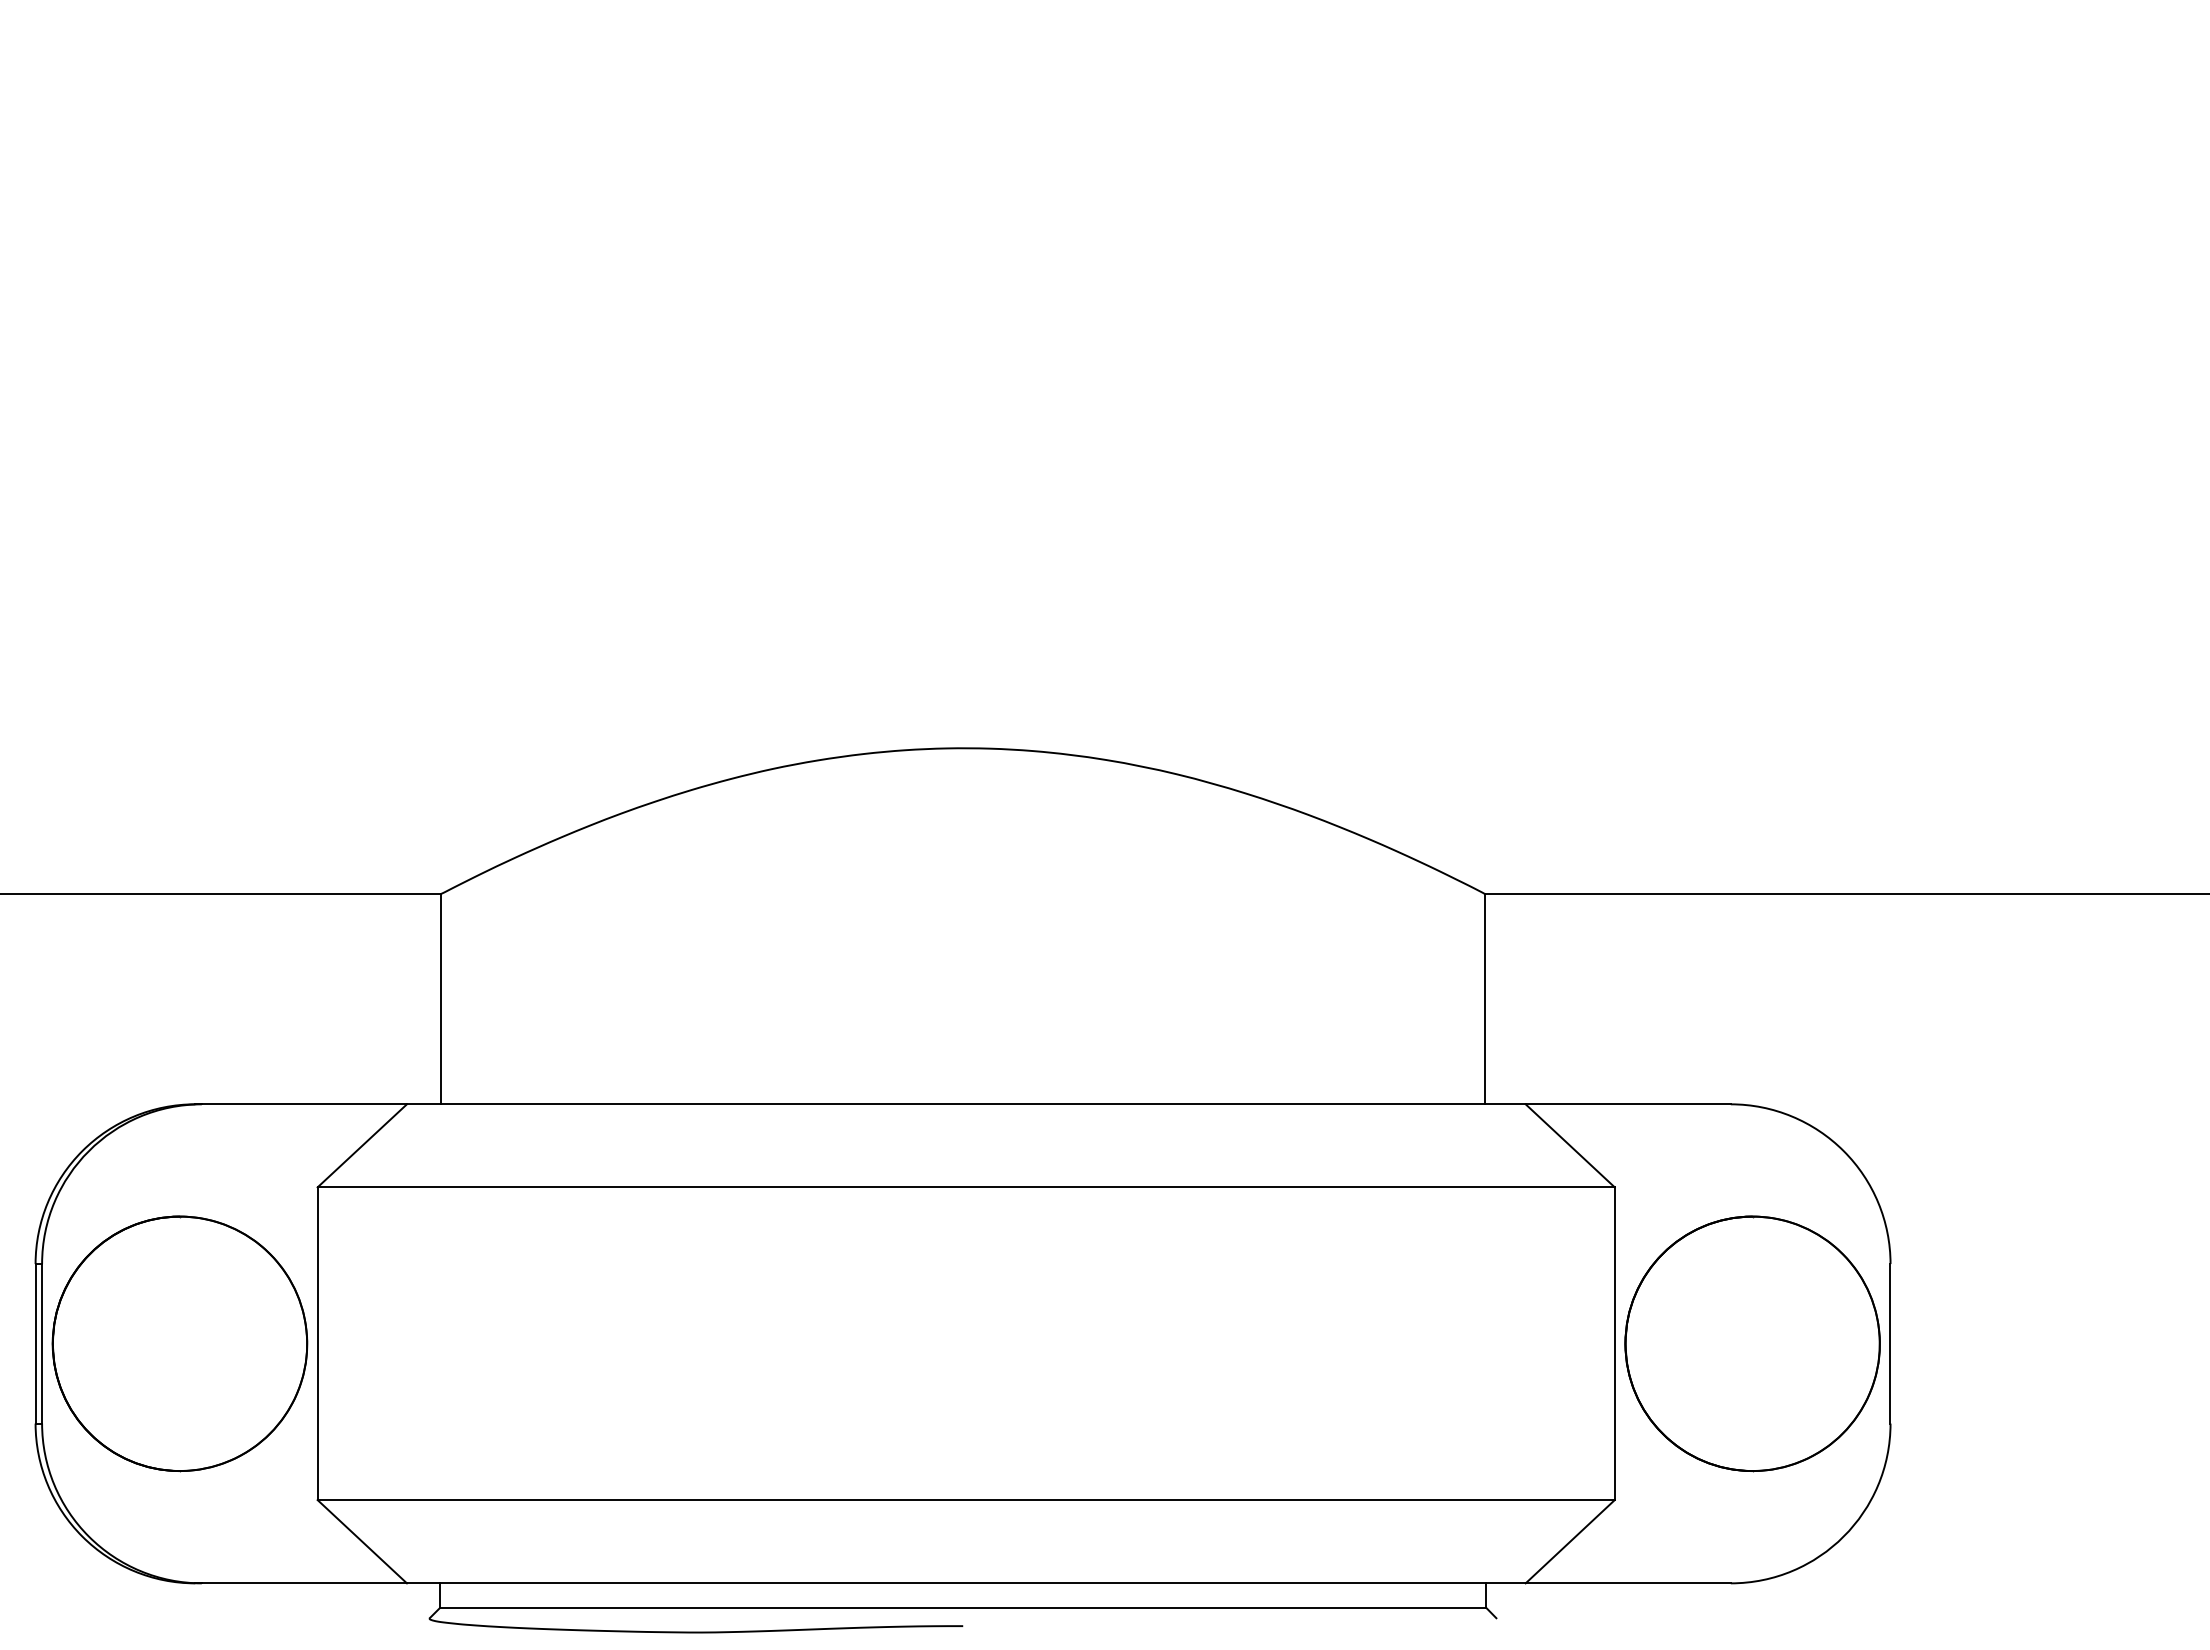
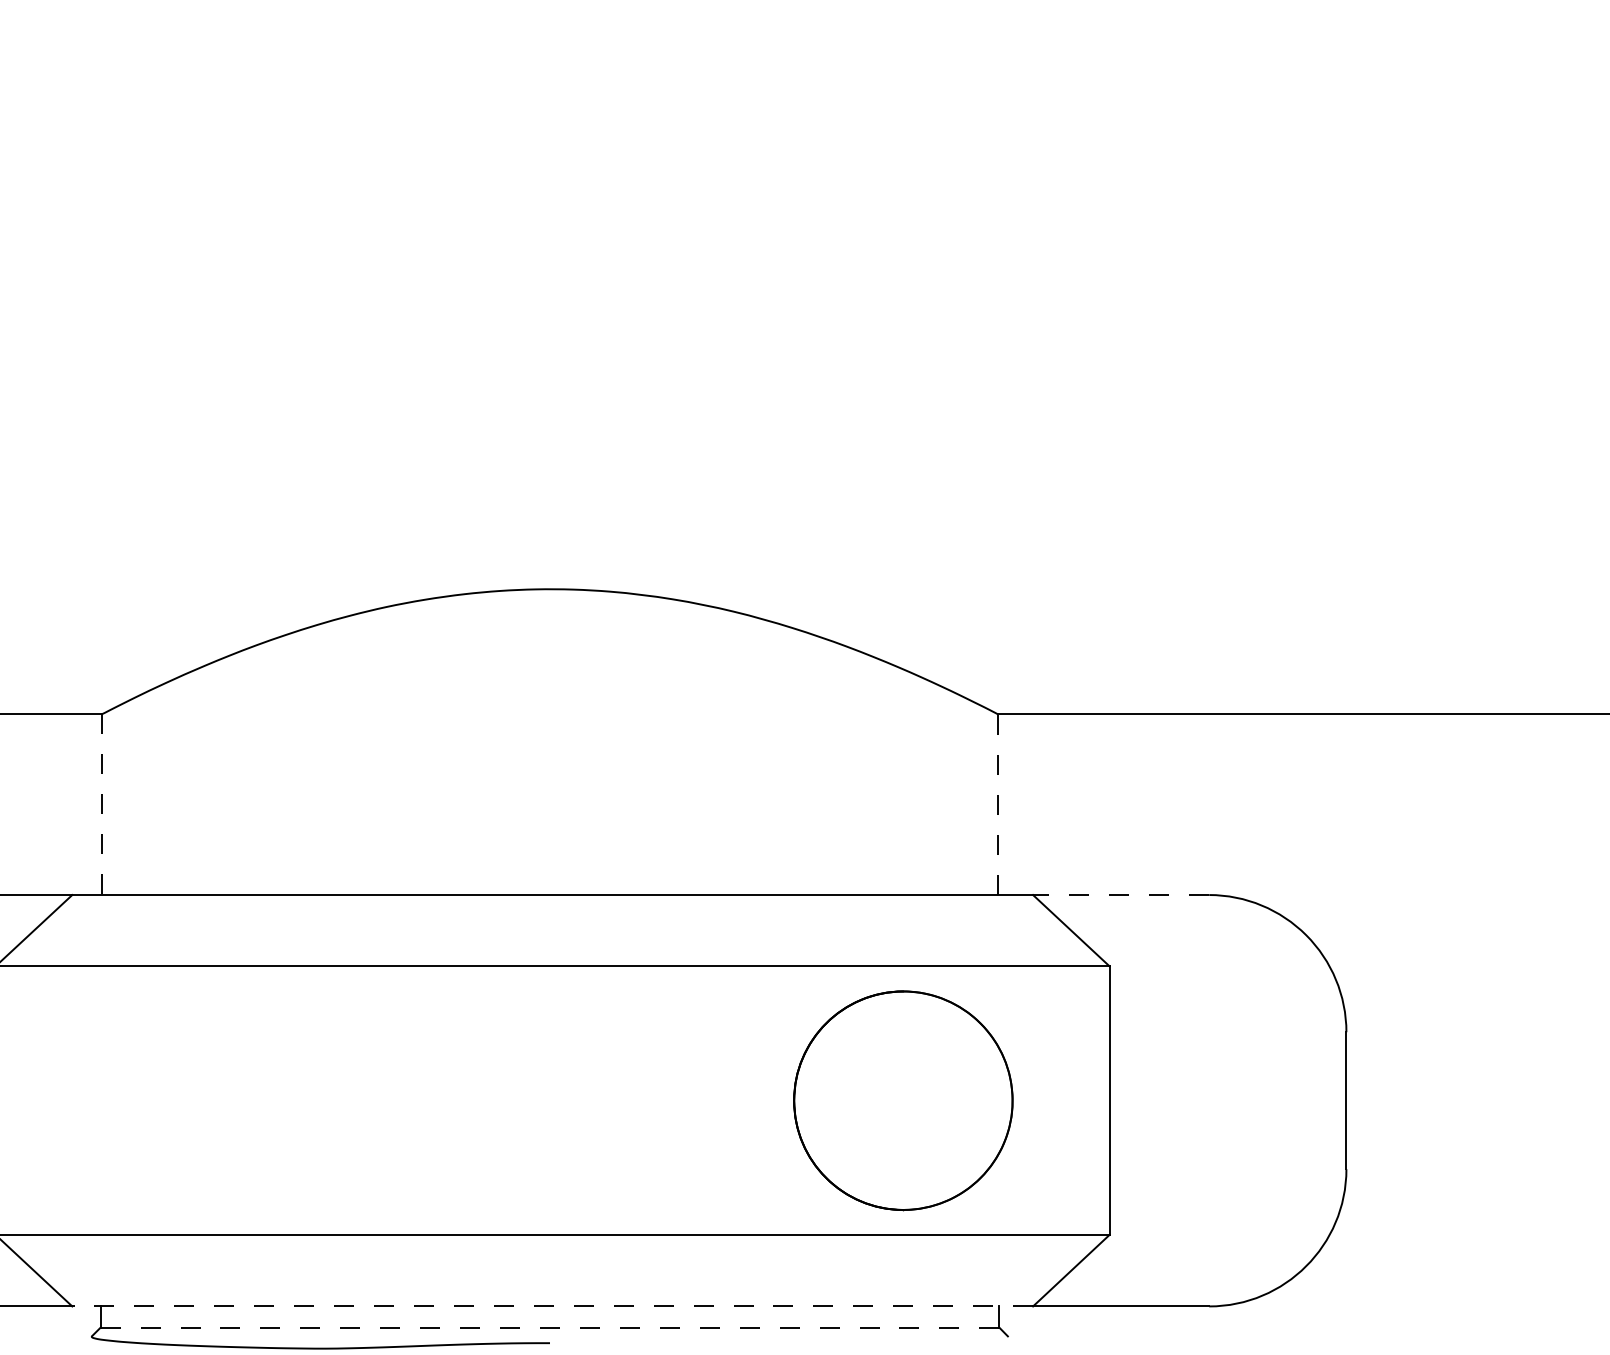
line: (1485, 998) -> (998, 804), solid -> dashed
line: (441, 999) -> (101, 805), solid -> dashed
line: (1628, 1104) -> (1121, 895), solid -> dashed
part: (1752, 1343) -> (903, 1100), moved
line: (965, 1583) -> (551, 1306), solid -> dashed
line: (963, 1608) -> (550, 1328), solid -> dashed

